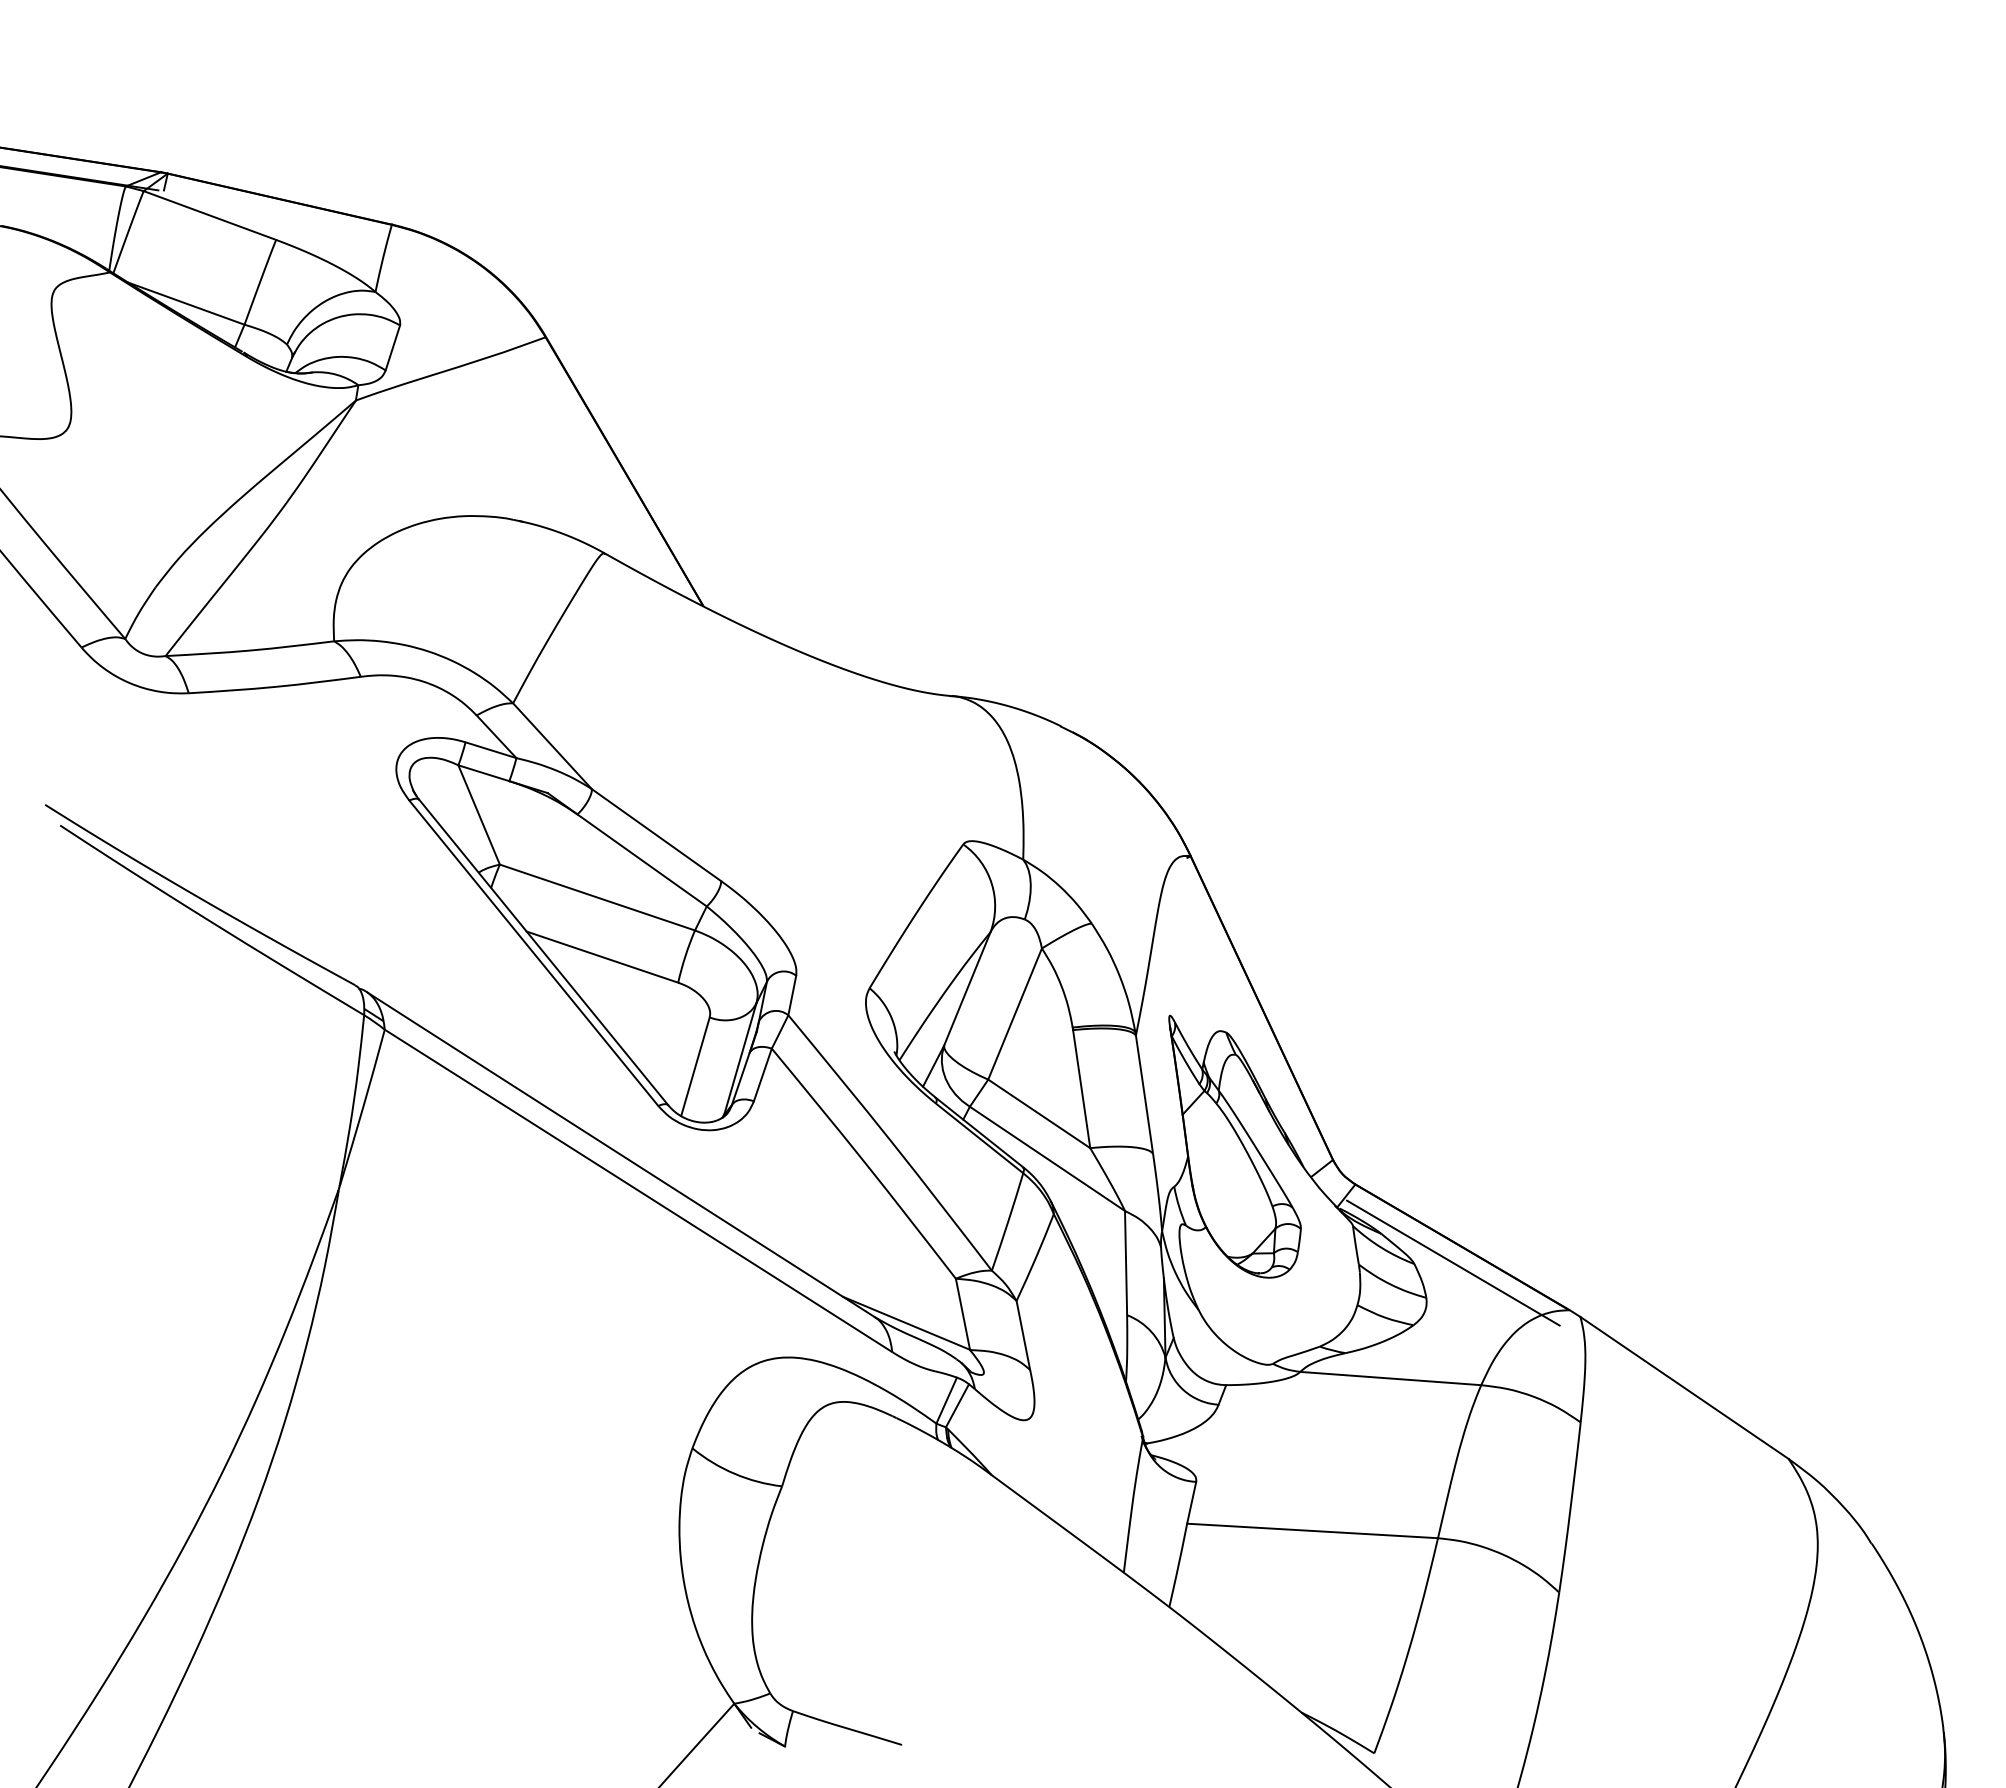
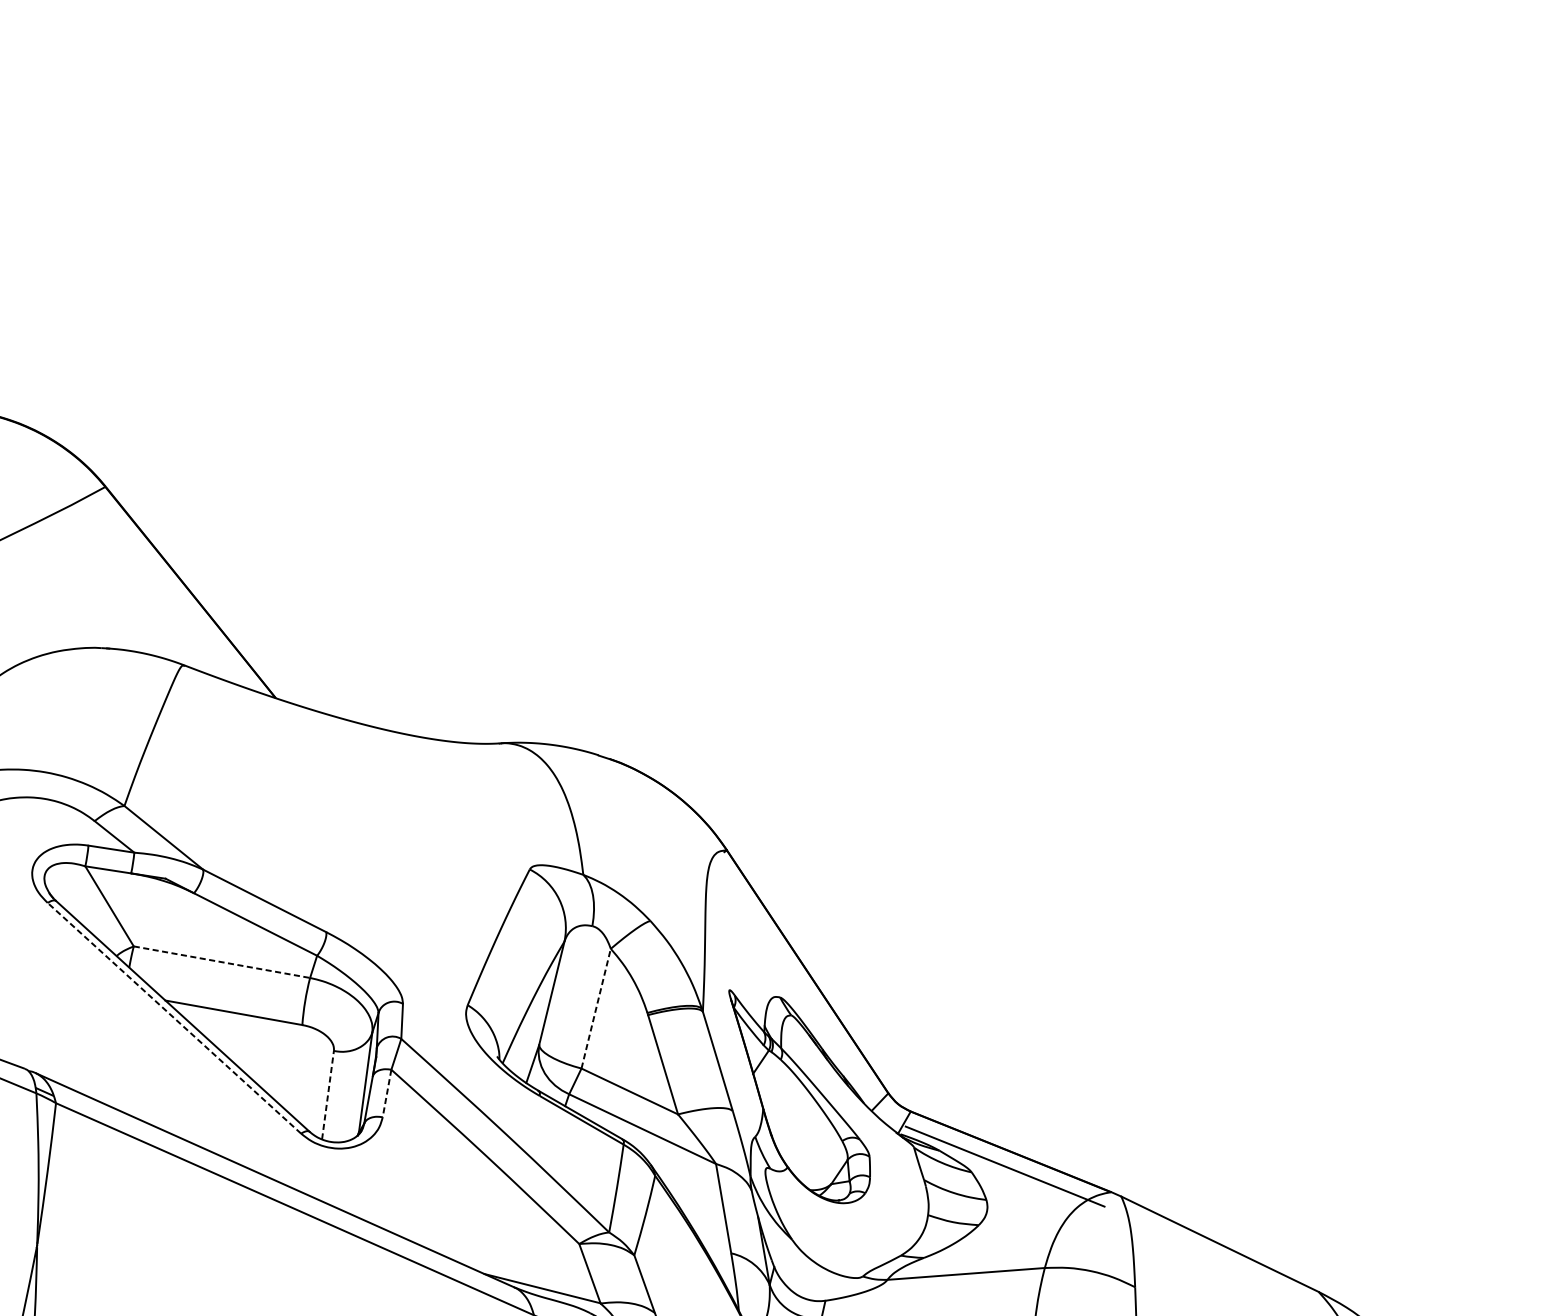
line: (597, 897) -> (221, 962), solid -> dashed
line: (533, 952) -> (174, 1017), solid -> dashed
line: (1015, 1014) -> (596, 1009), solid -> dashed
line: (695, 1066) -> (328, 1094), solid -> dashed
line: (762, 1074) -> (386, 1093), solid -> dashed

